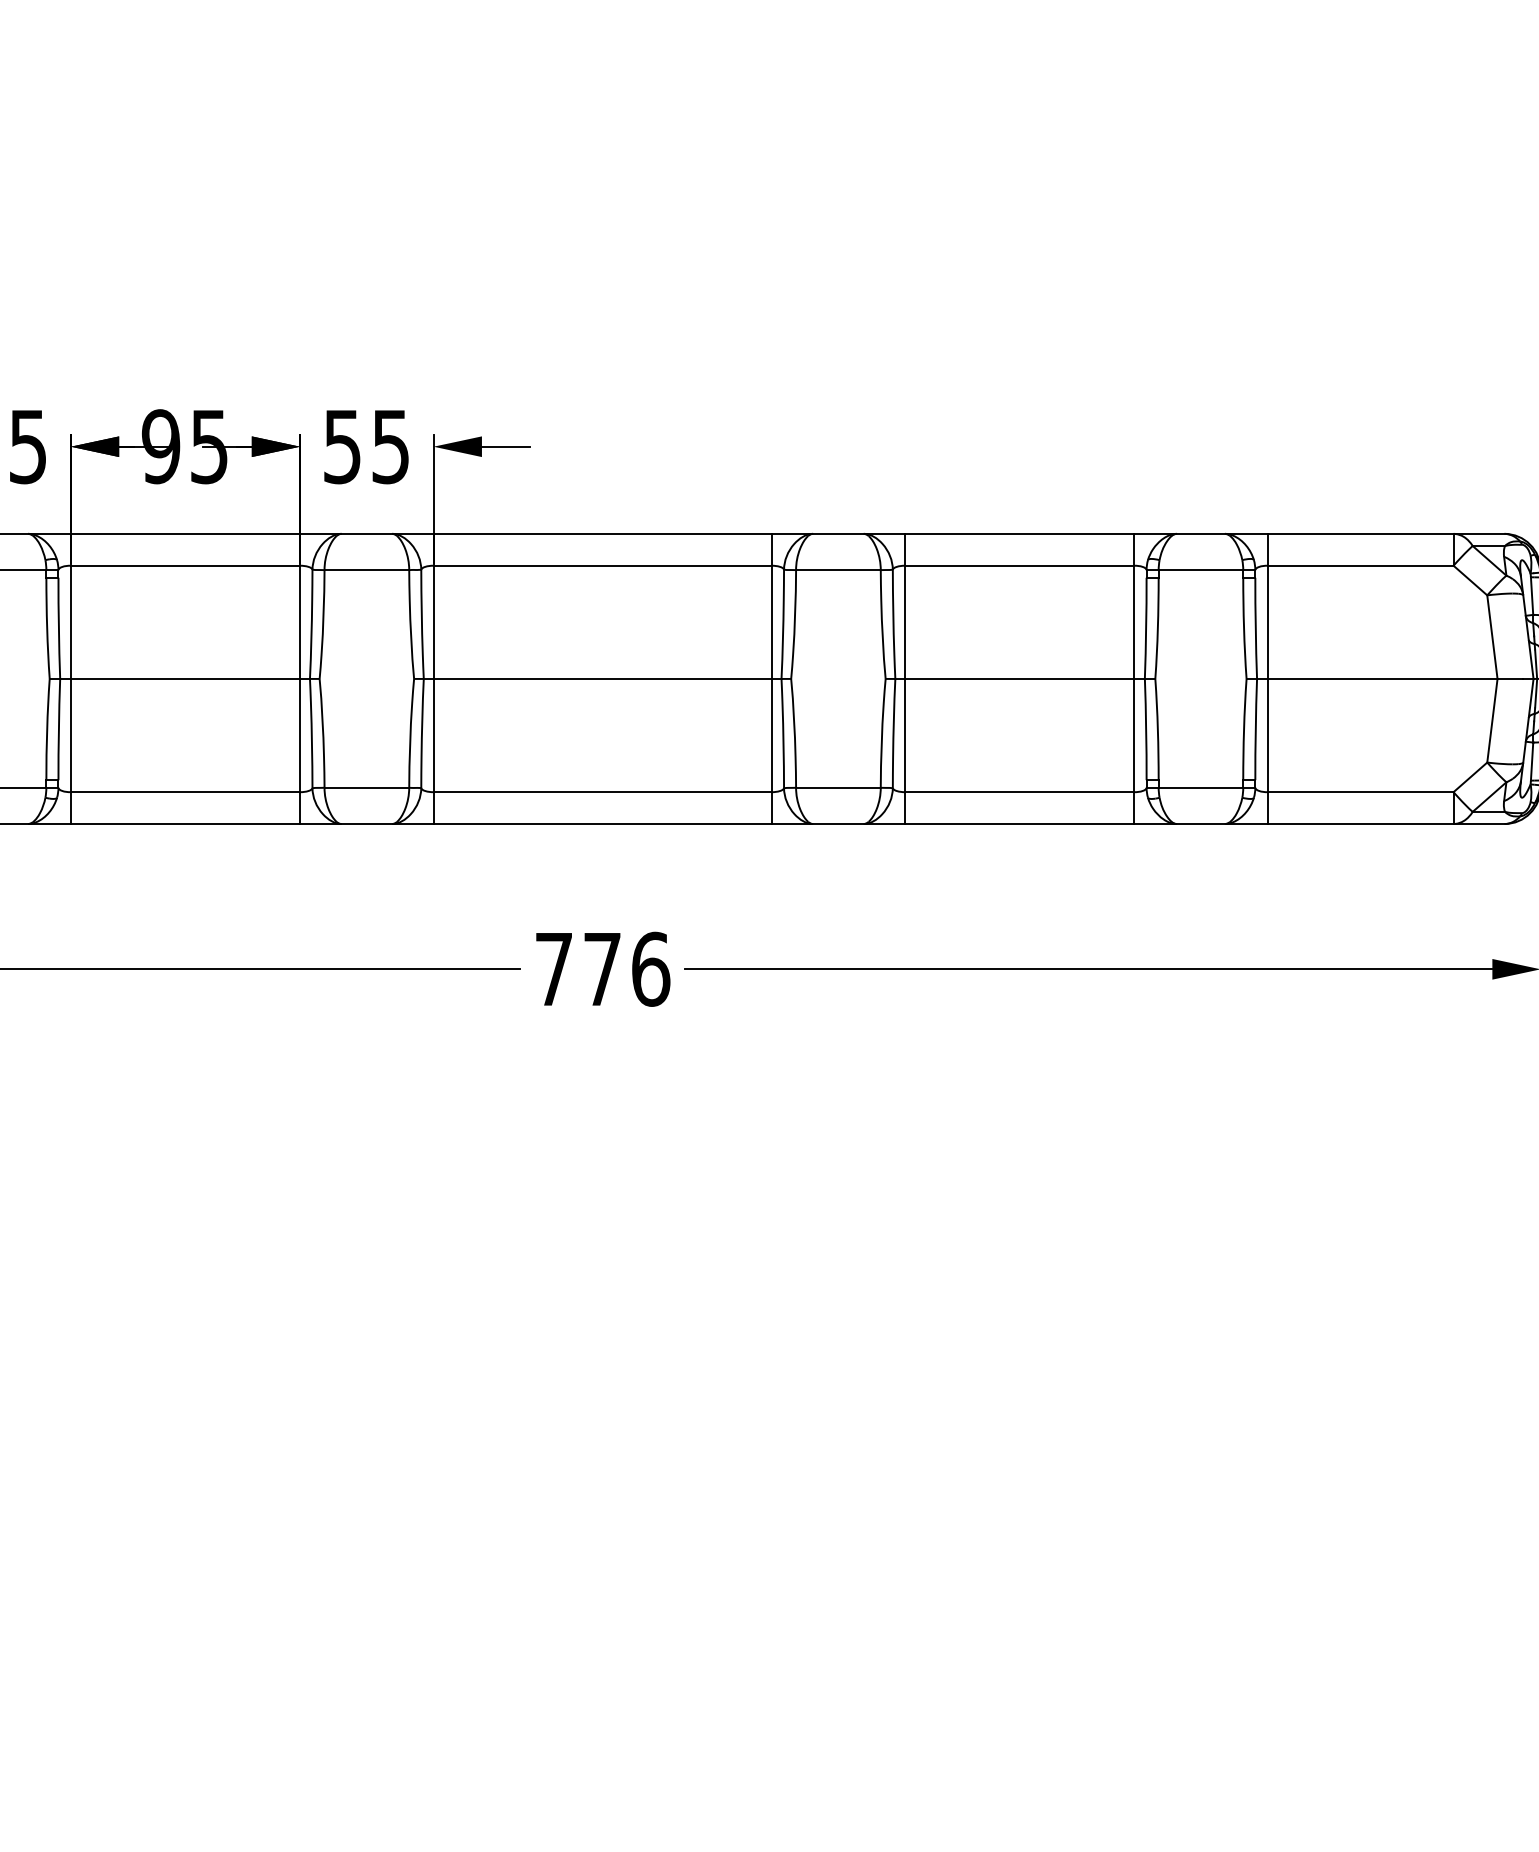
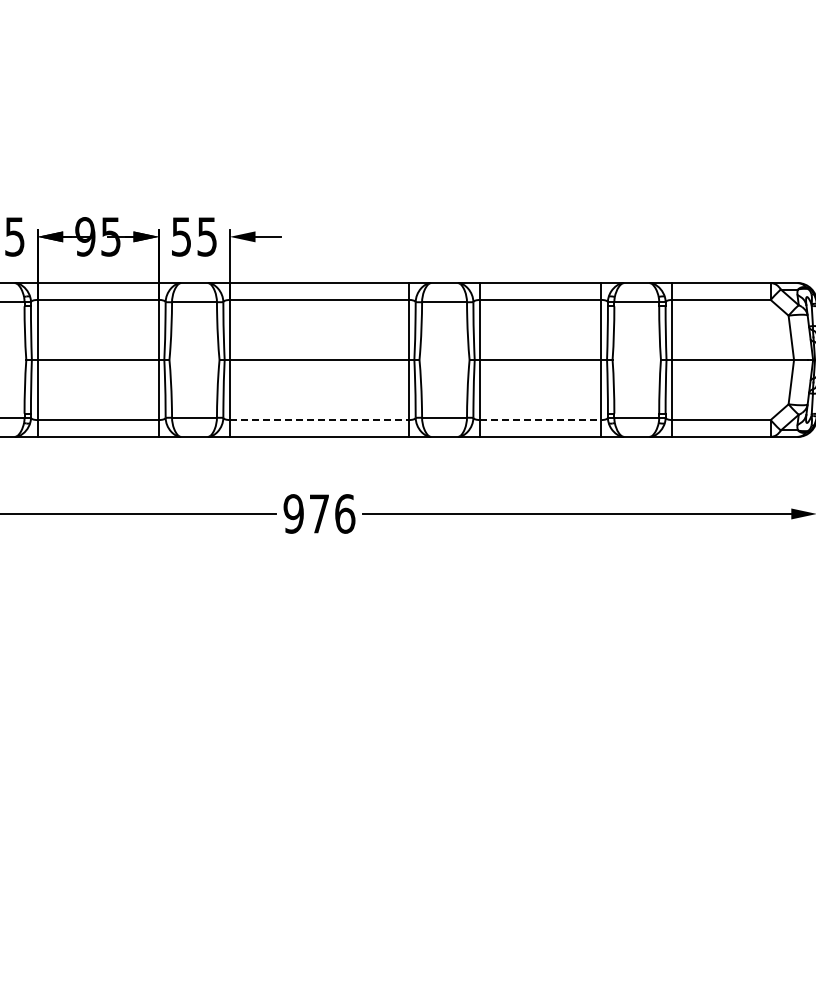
line: (602, 793) -> (319, 420), solid -> dashed
line: (1019, 793) -> (540, 420), solid -> dashed
text: (553, 968) -> (293, 513), 776 -> 976

